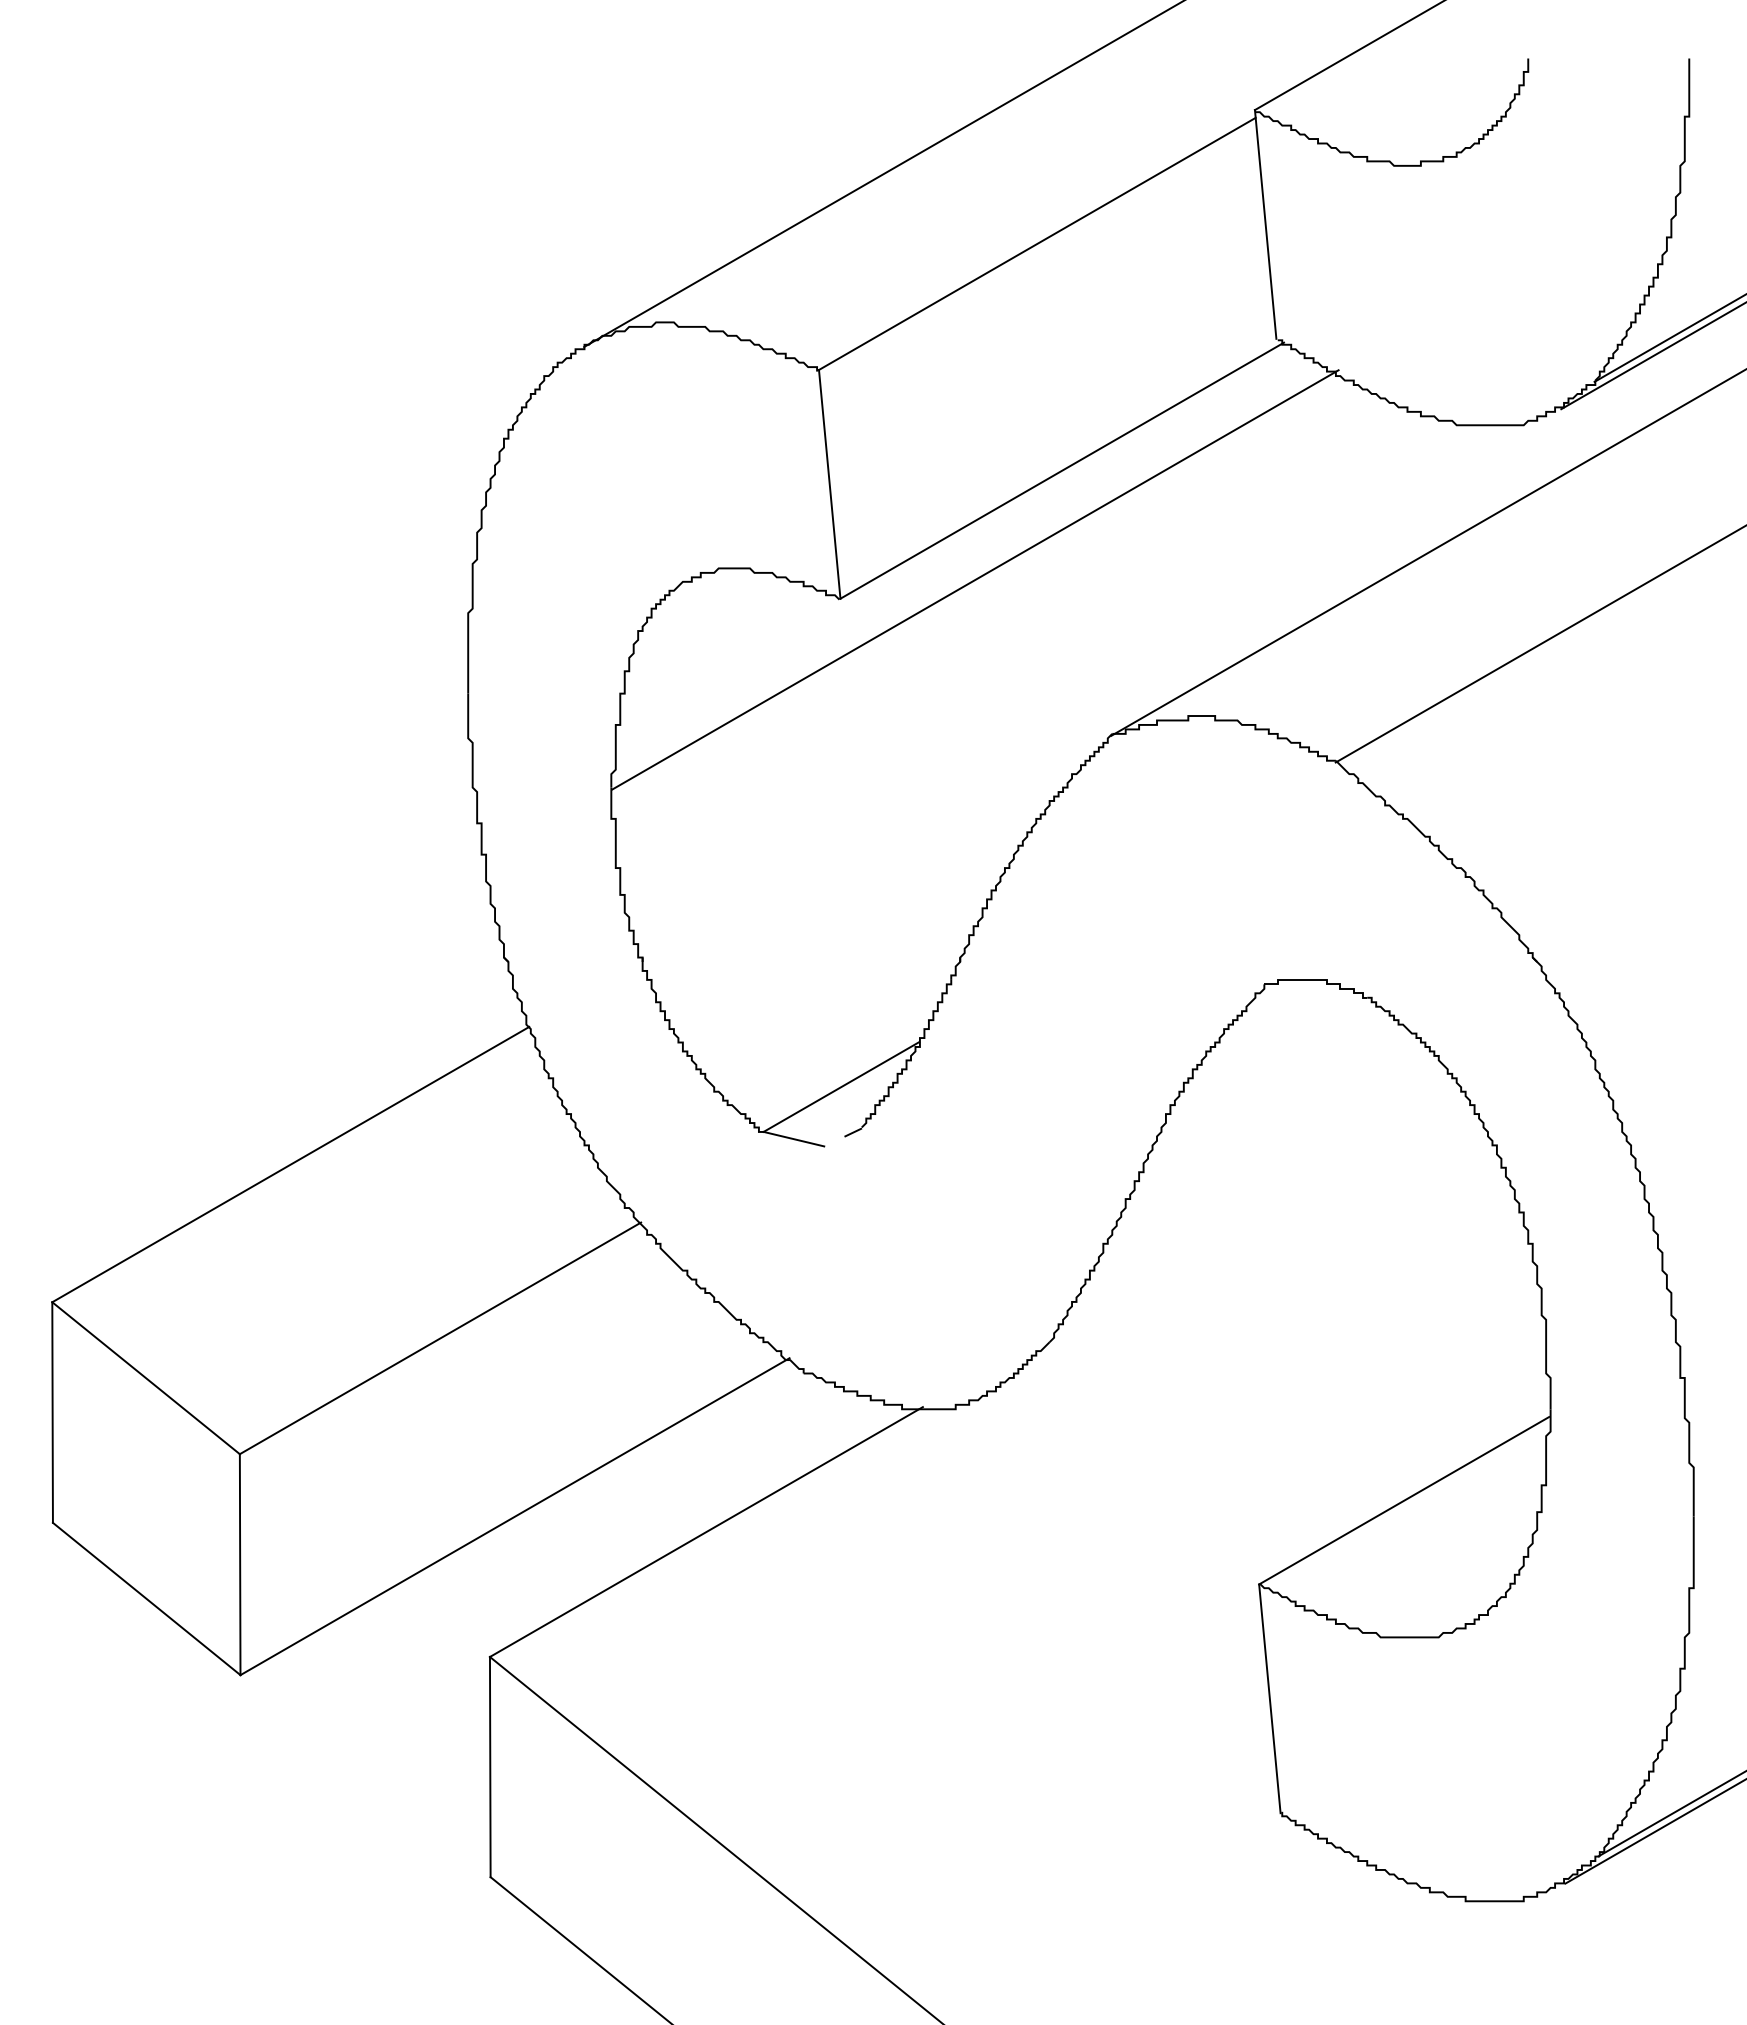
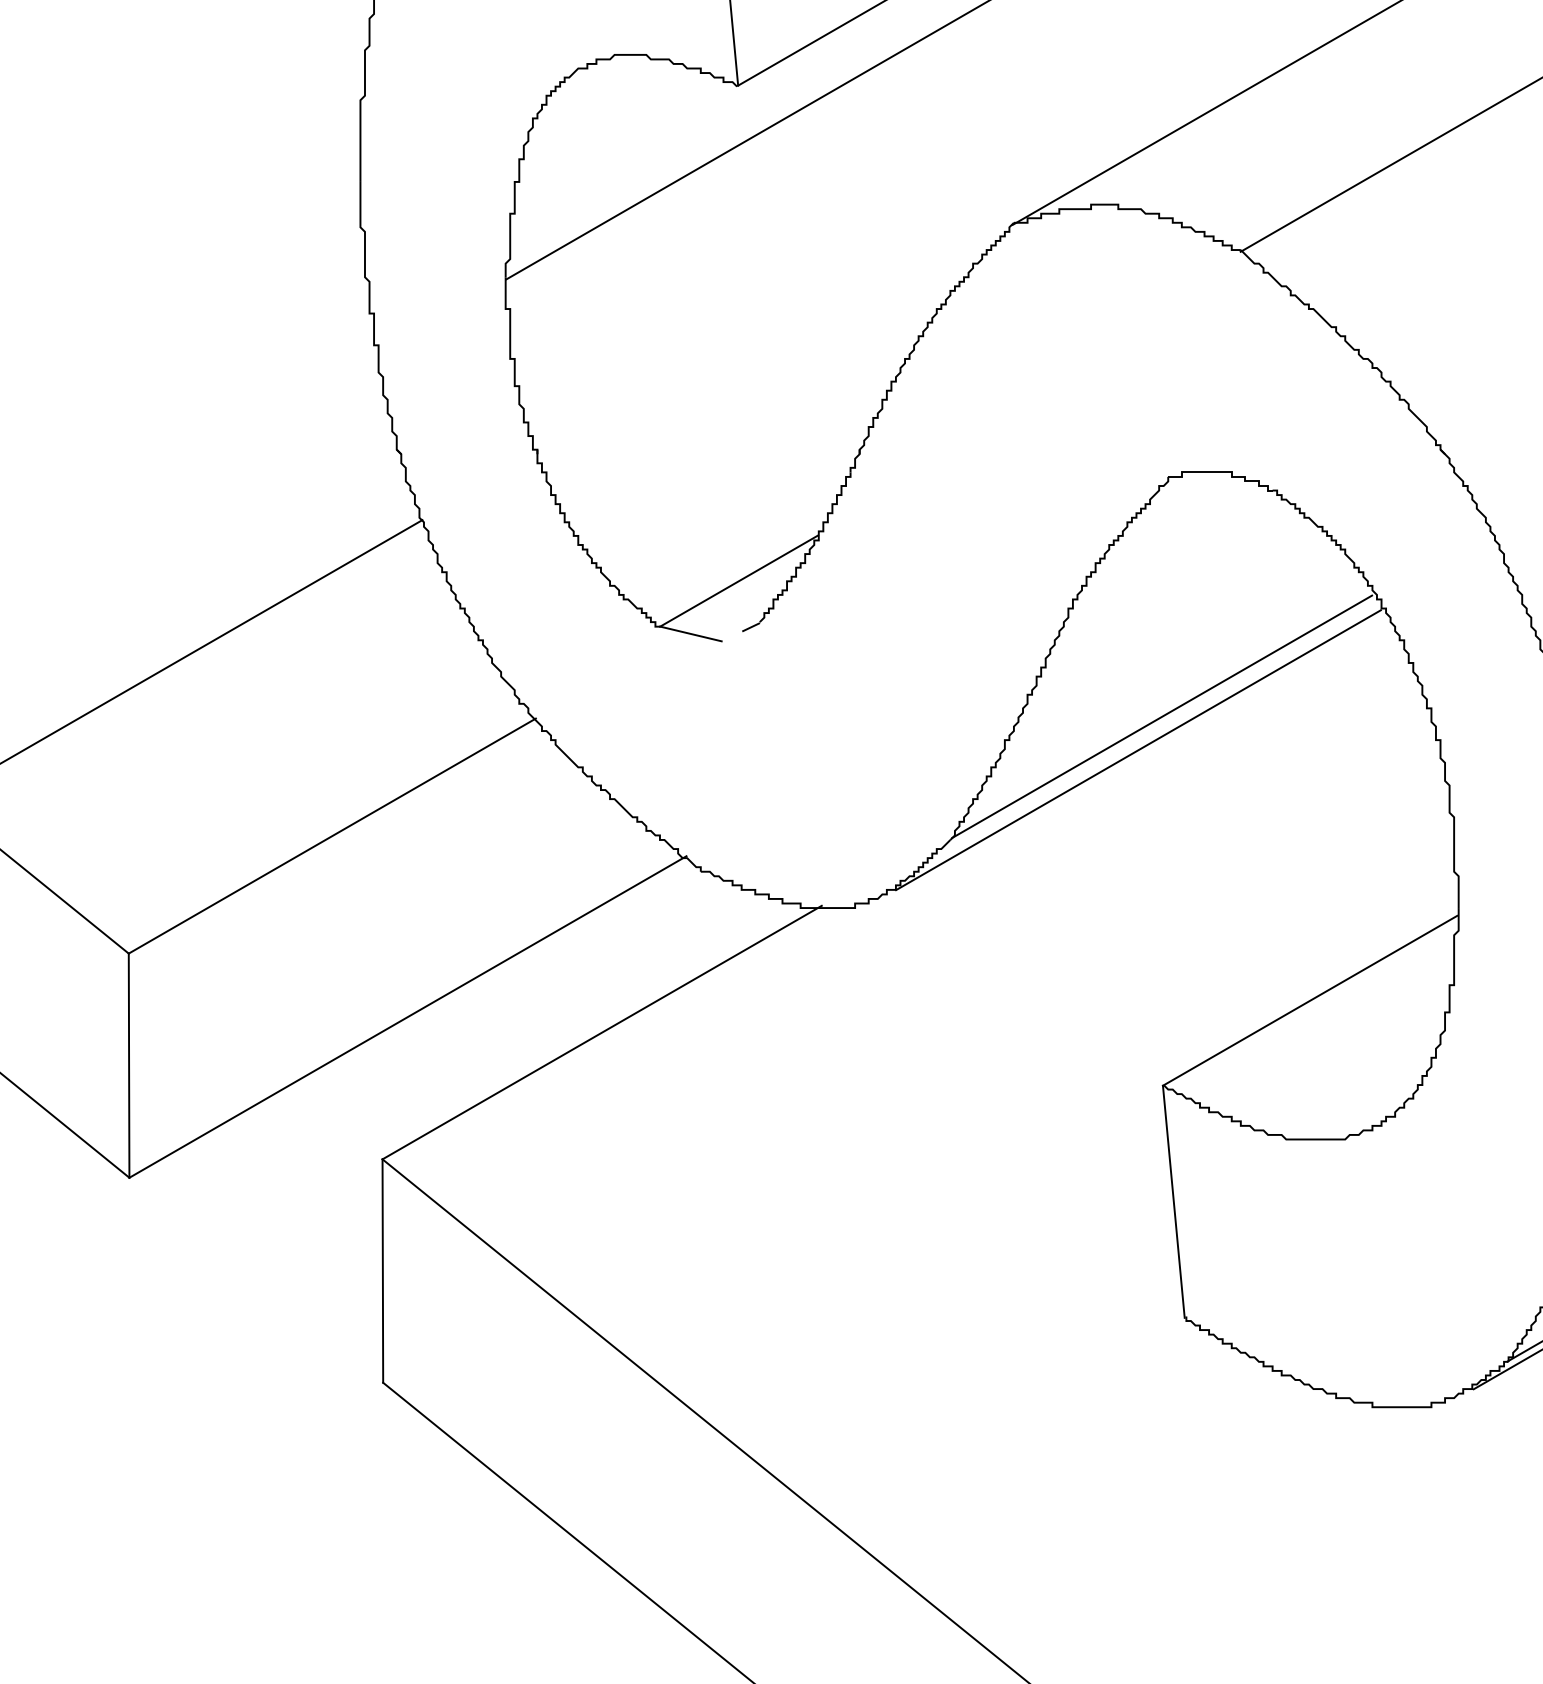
line: (1258, 1220) -> (1162, 716), added
line: (1234, 1253) -> (1137, 749), added

